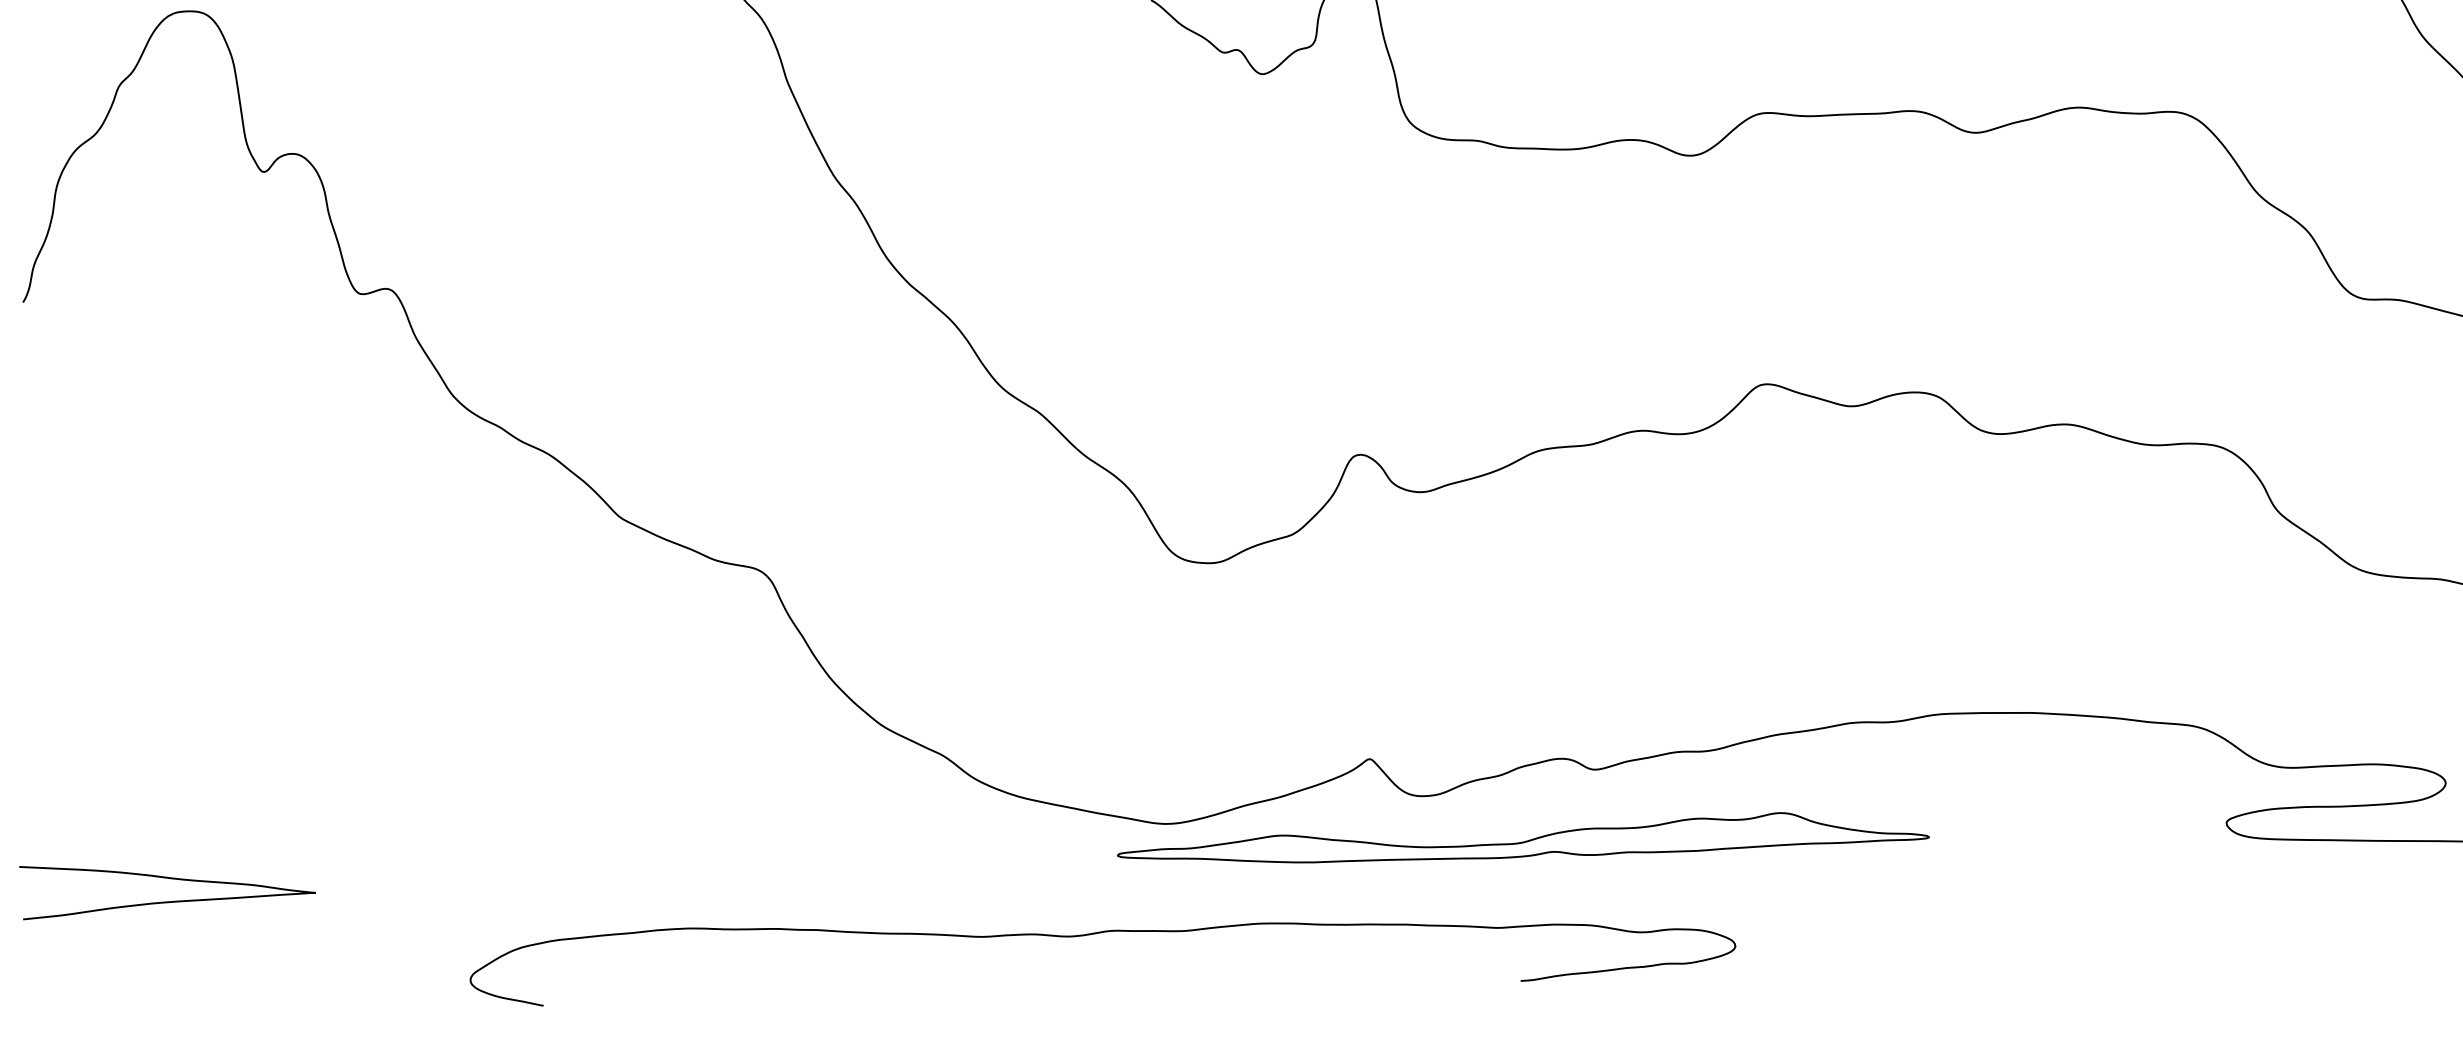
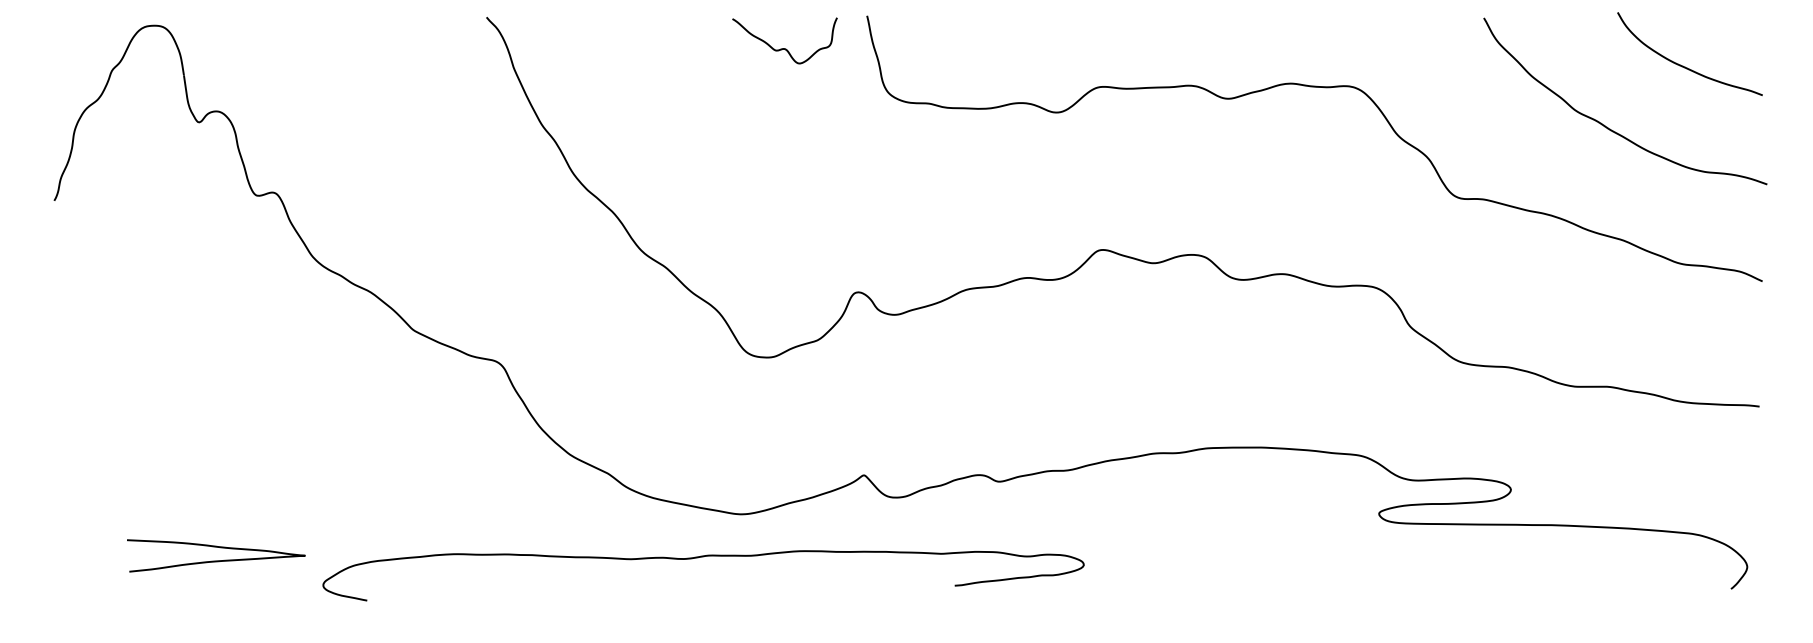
part: (1521, 837) -> (955, 522), removed
curve: (168, 900) -> (216, 560), moved
curve: (1094, 935) -> (698, 558), moved

